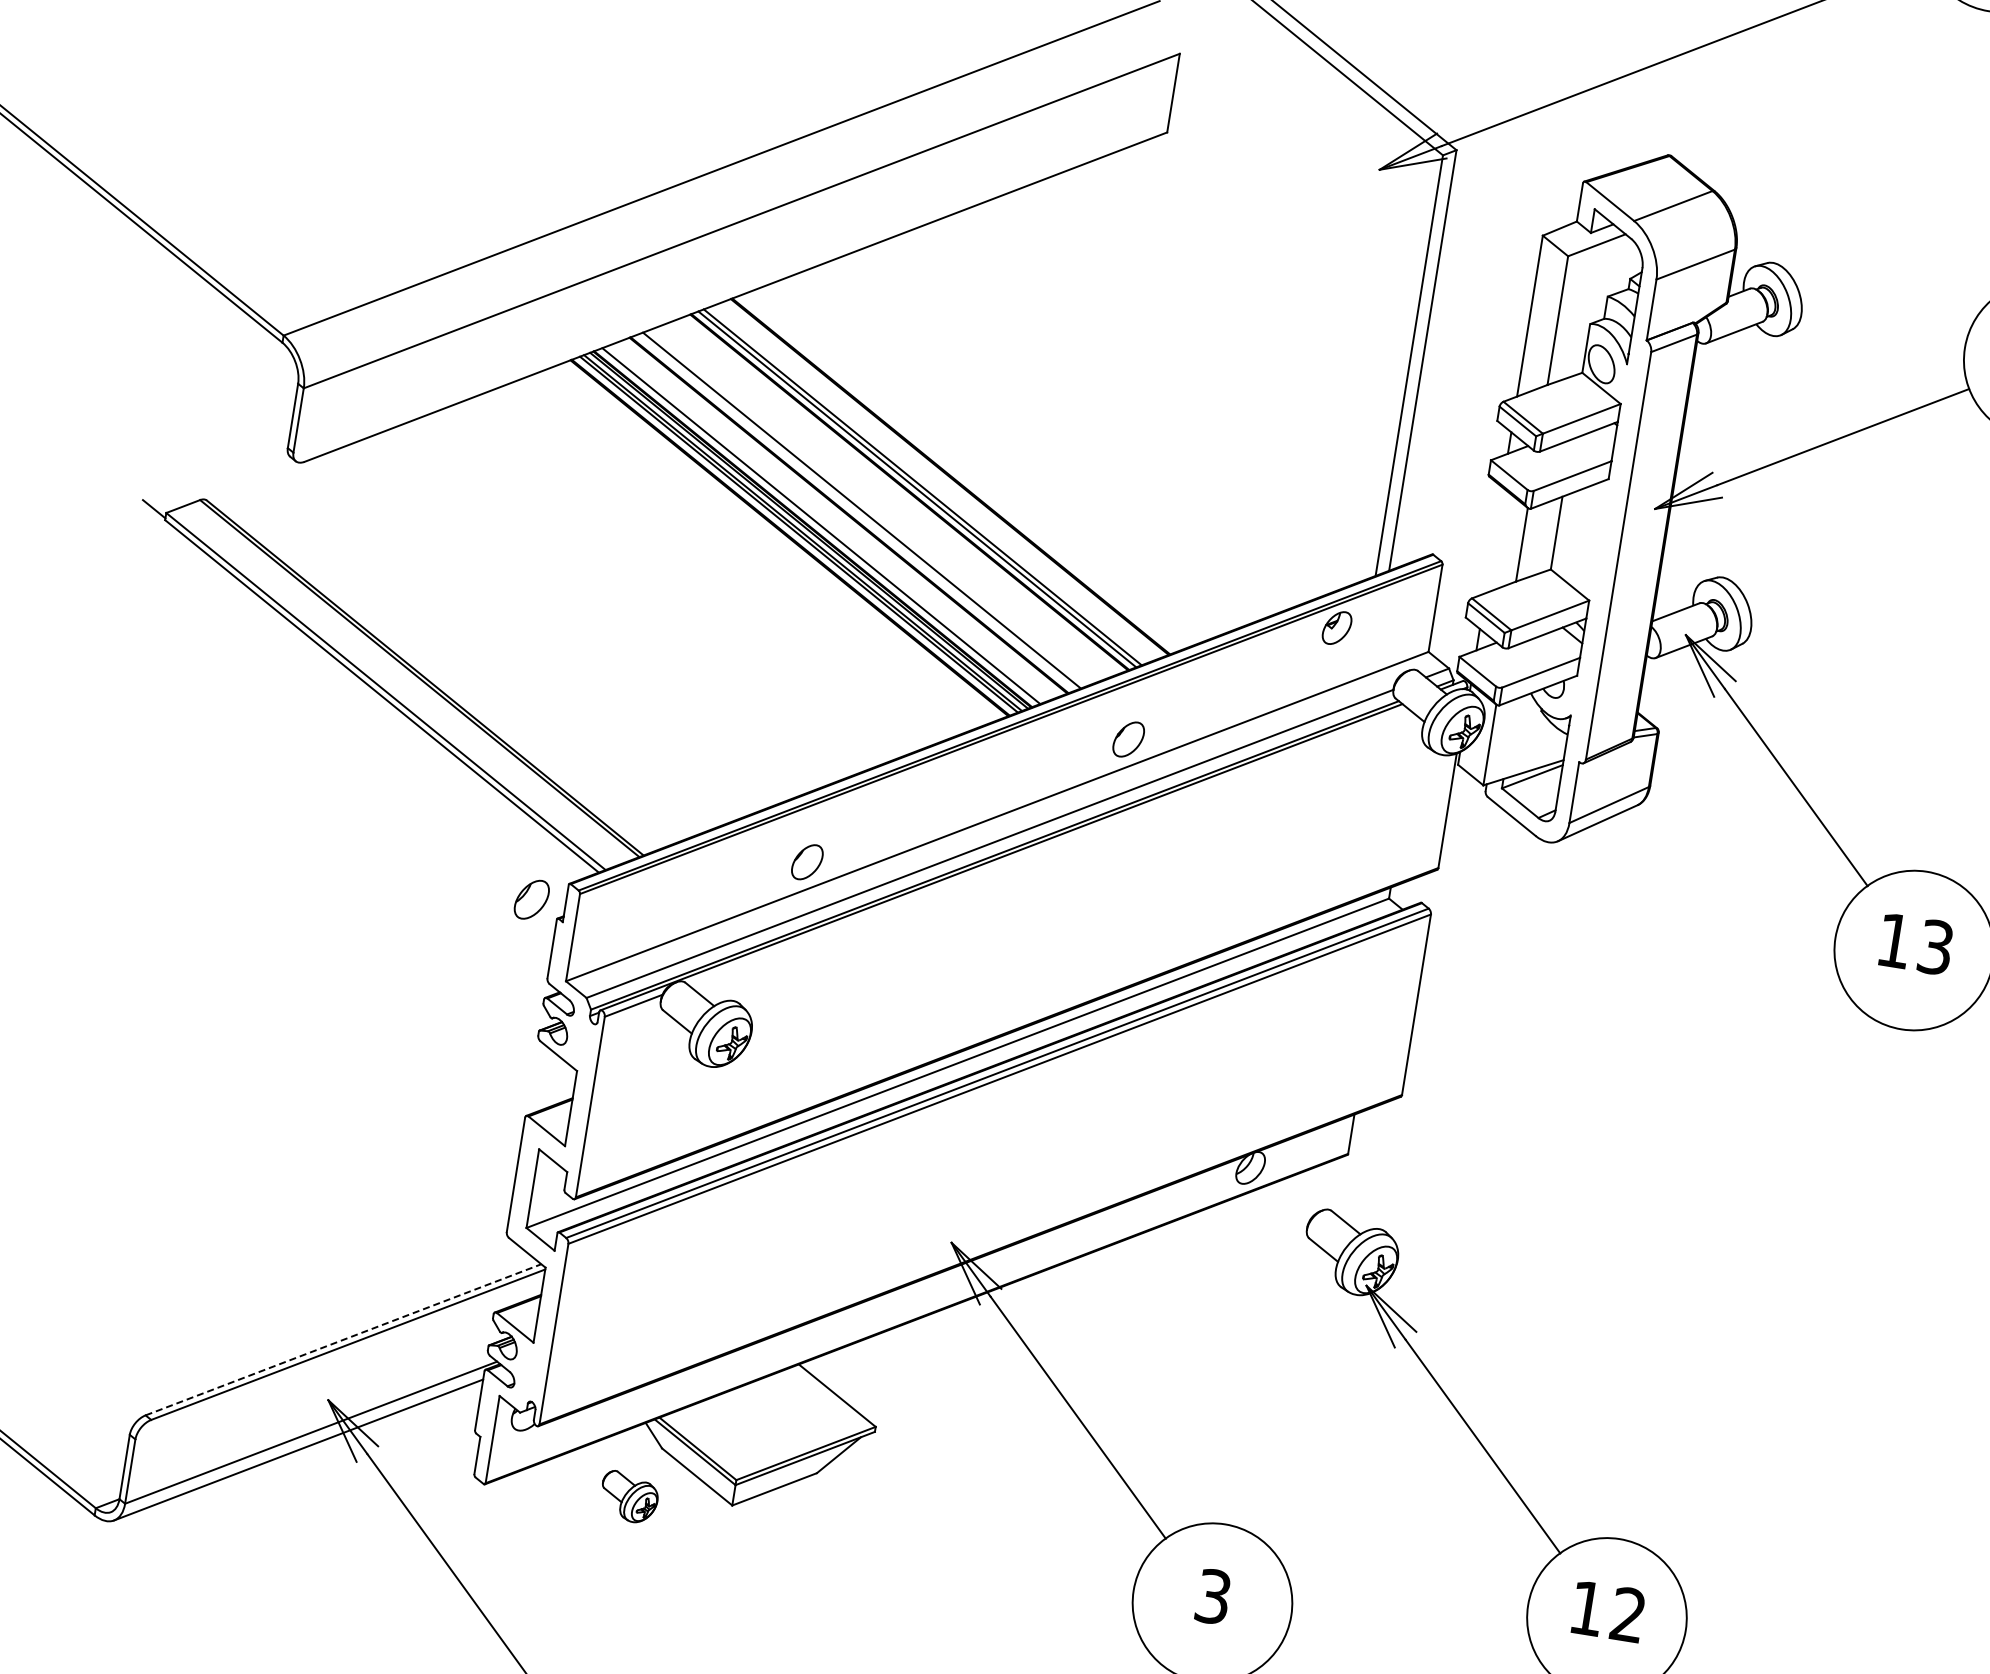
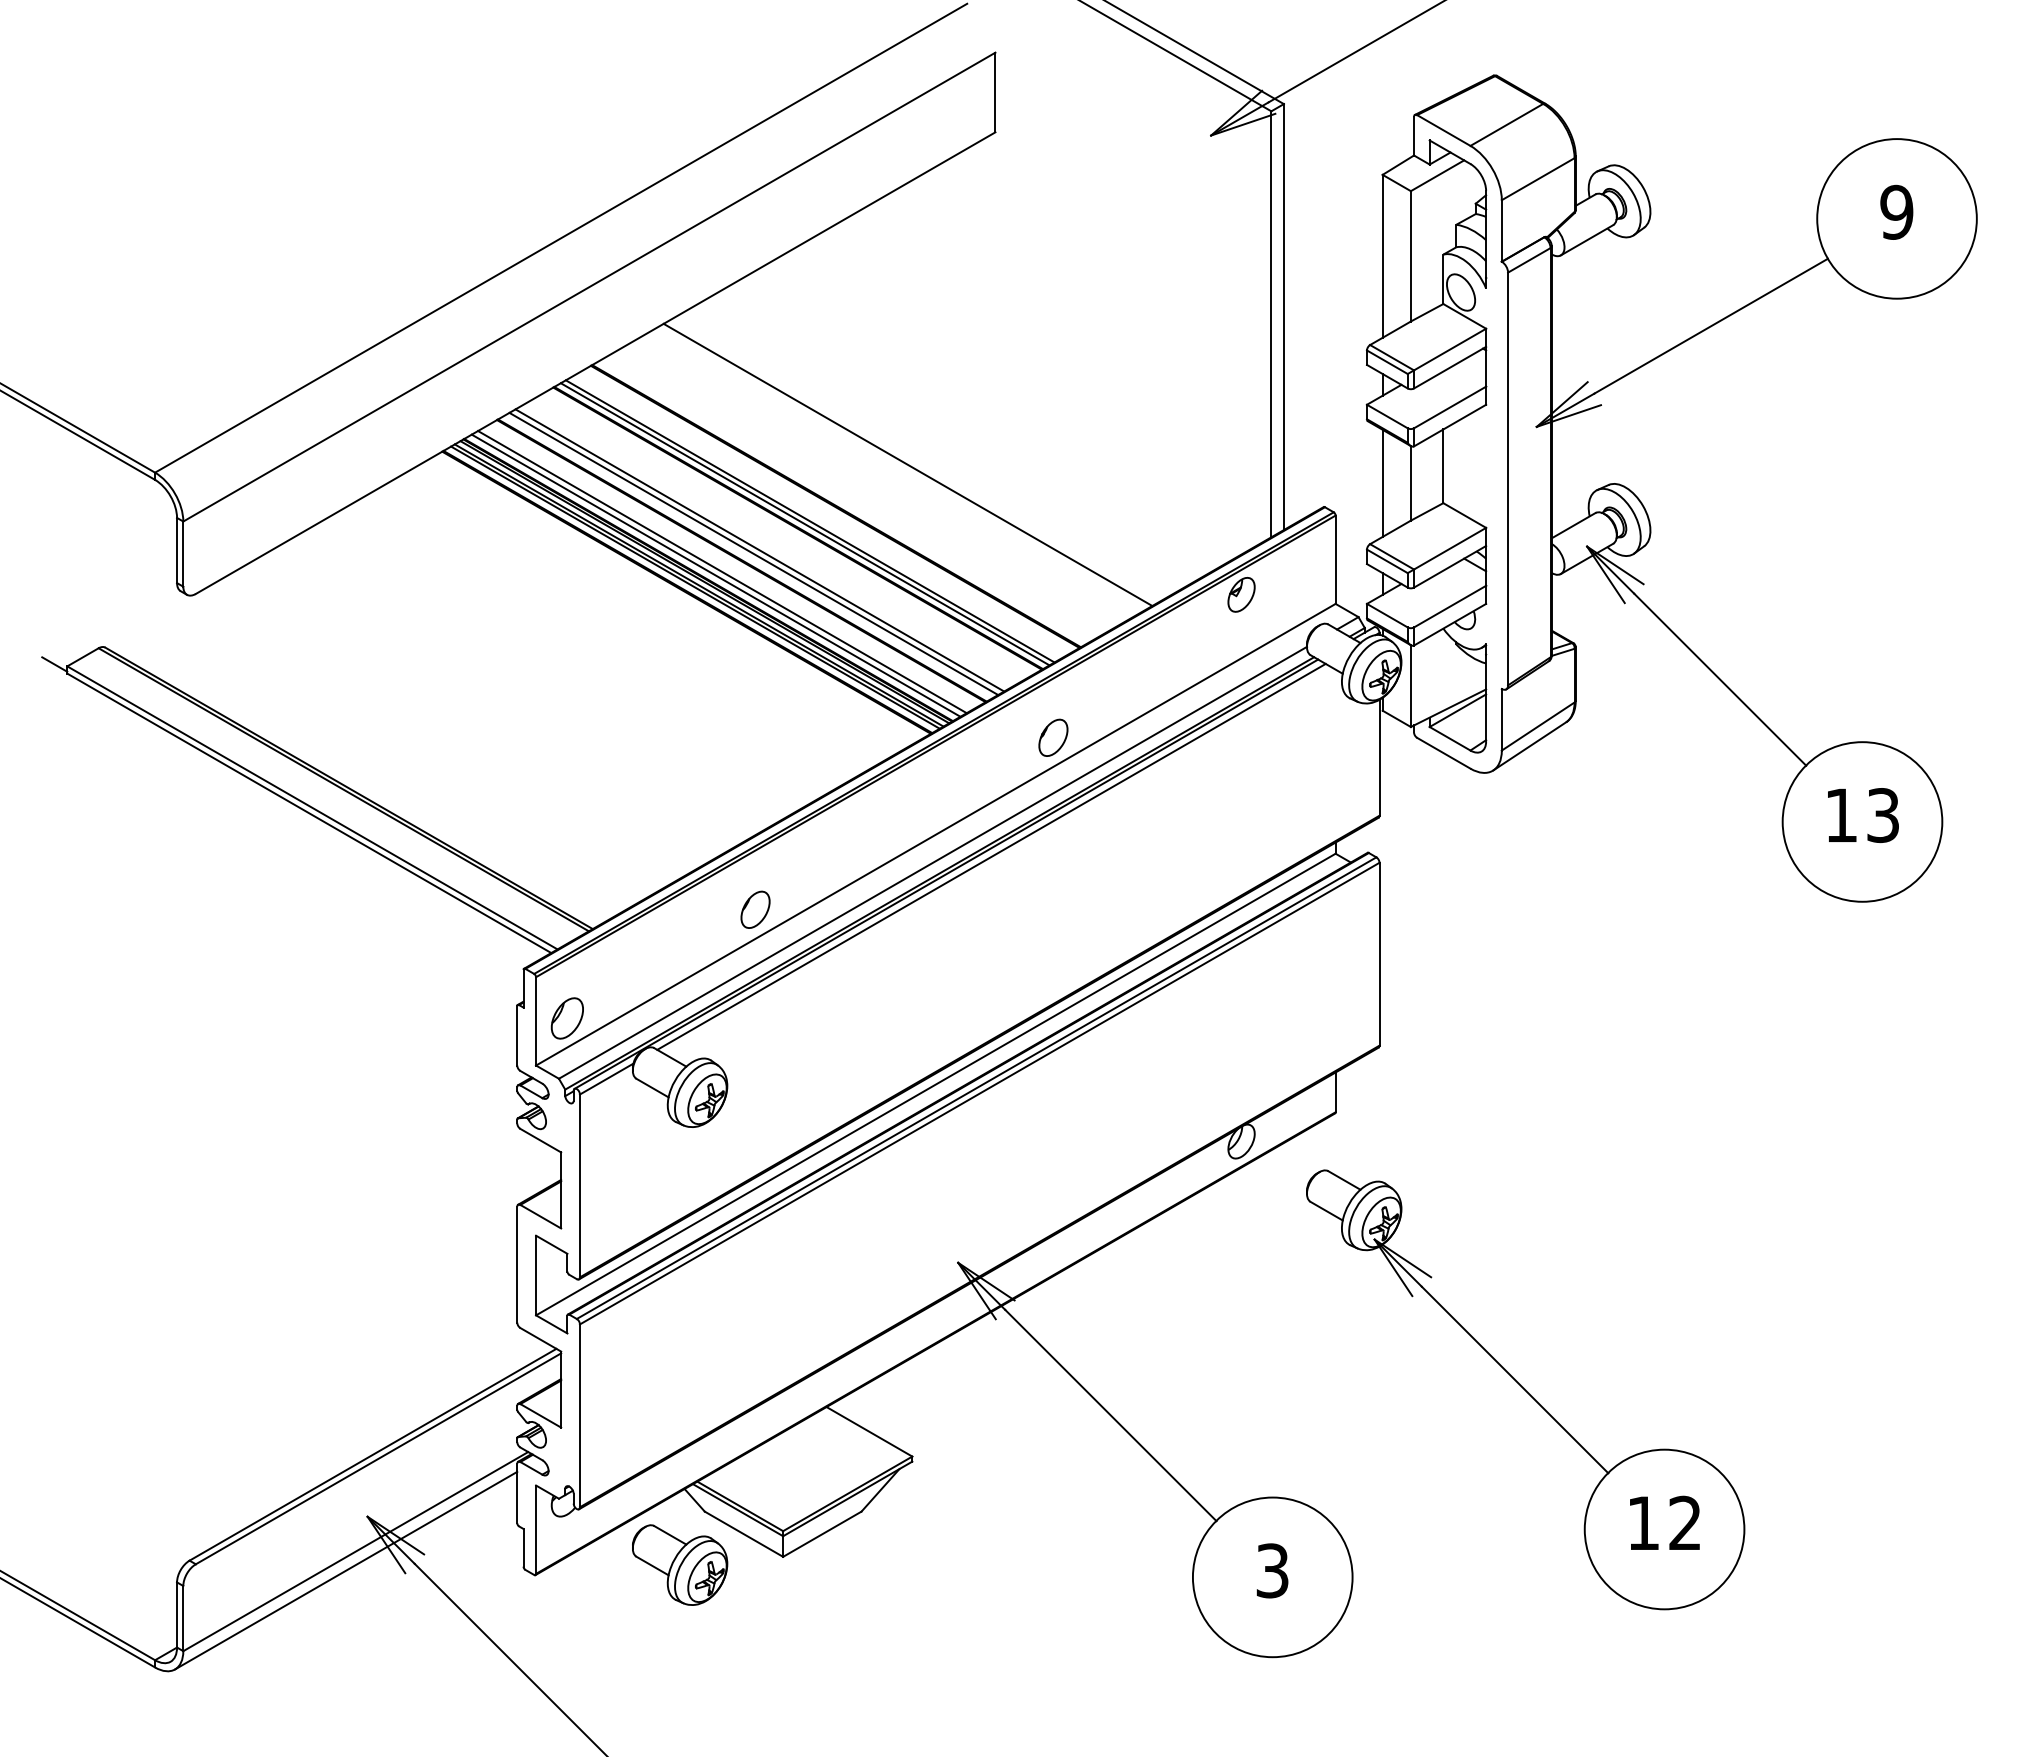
line: (1027, 446) -> (907, 464), added
line: (868, 508) -> (759, 550), added
line: (828, 523) -> (722, 572), added
line: (1494, 539) -> (1382, 482), added
line: (1048, 846) -> (991, 856), added
part: (530, 899) -> (566, 1018), moved
line: (344, 1339) -> (373, 1454), dashed -> solid
part: (629, 1496) -> (680, 1564), size x1.67

